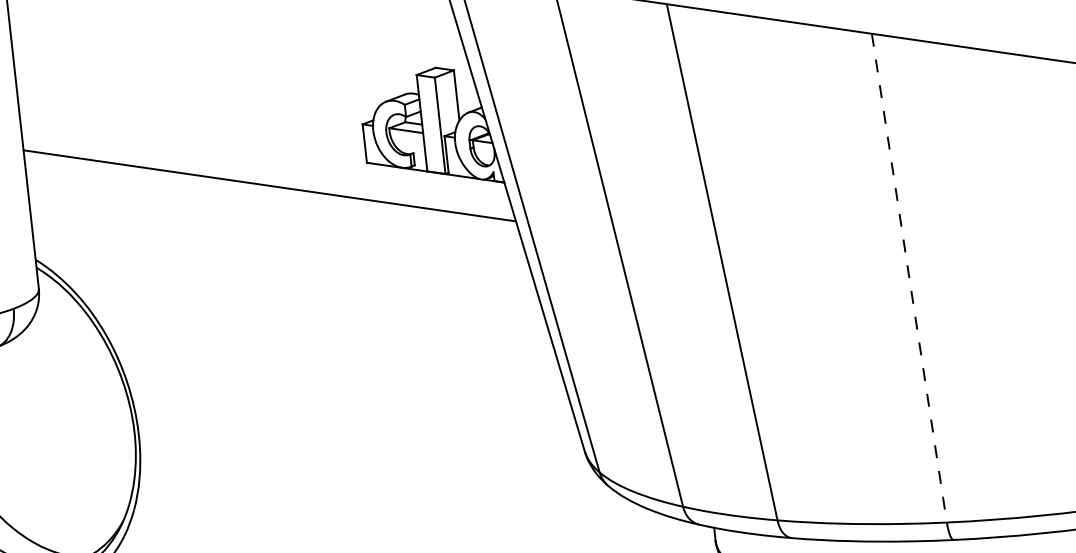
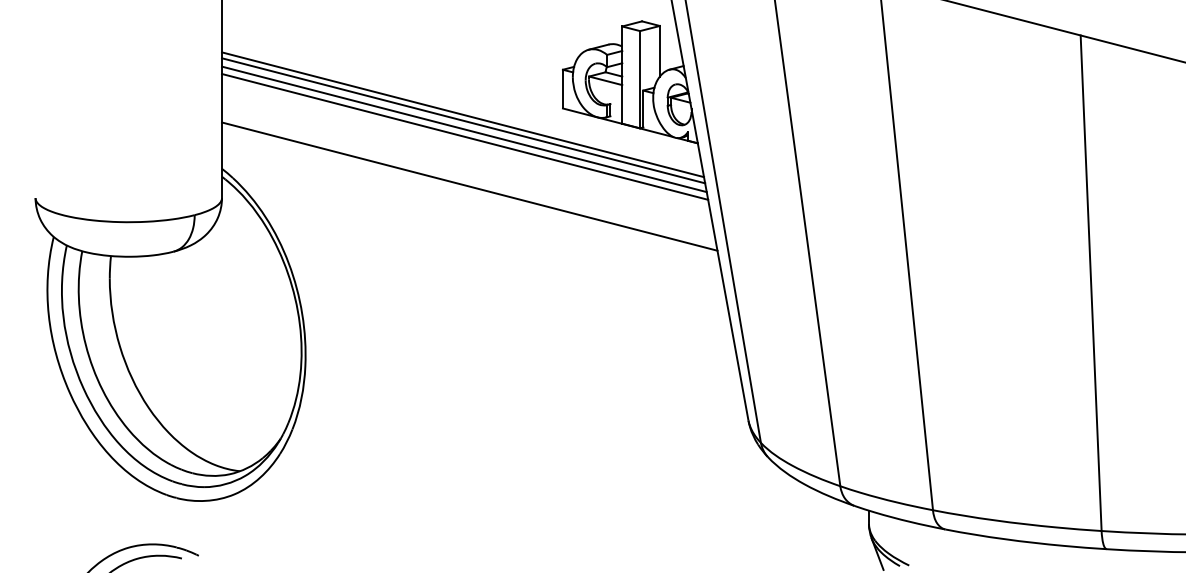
line: (269, 179) -> (463, 114), added
line: (271, 194) -> (464, 129), added
line: (273, 201) -> (465, 136), added
line: (282, 250) -> (469, 186), added
line: (909, 278) -> (1091, 283), dashed -> solid

